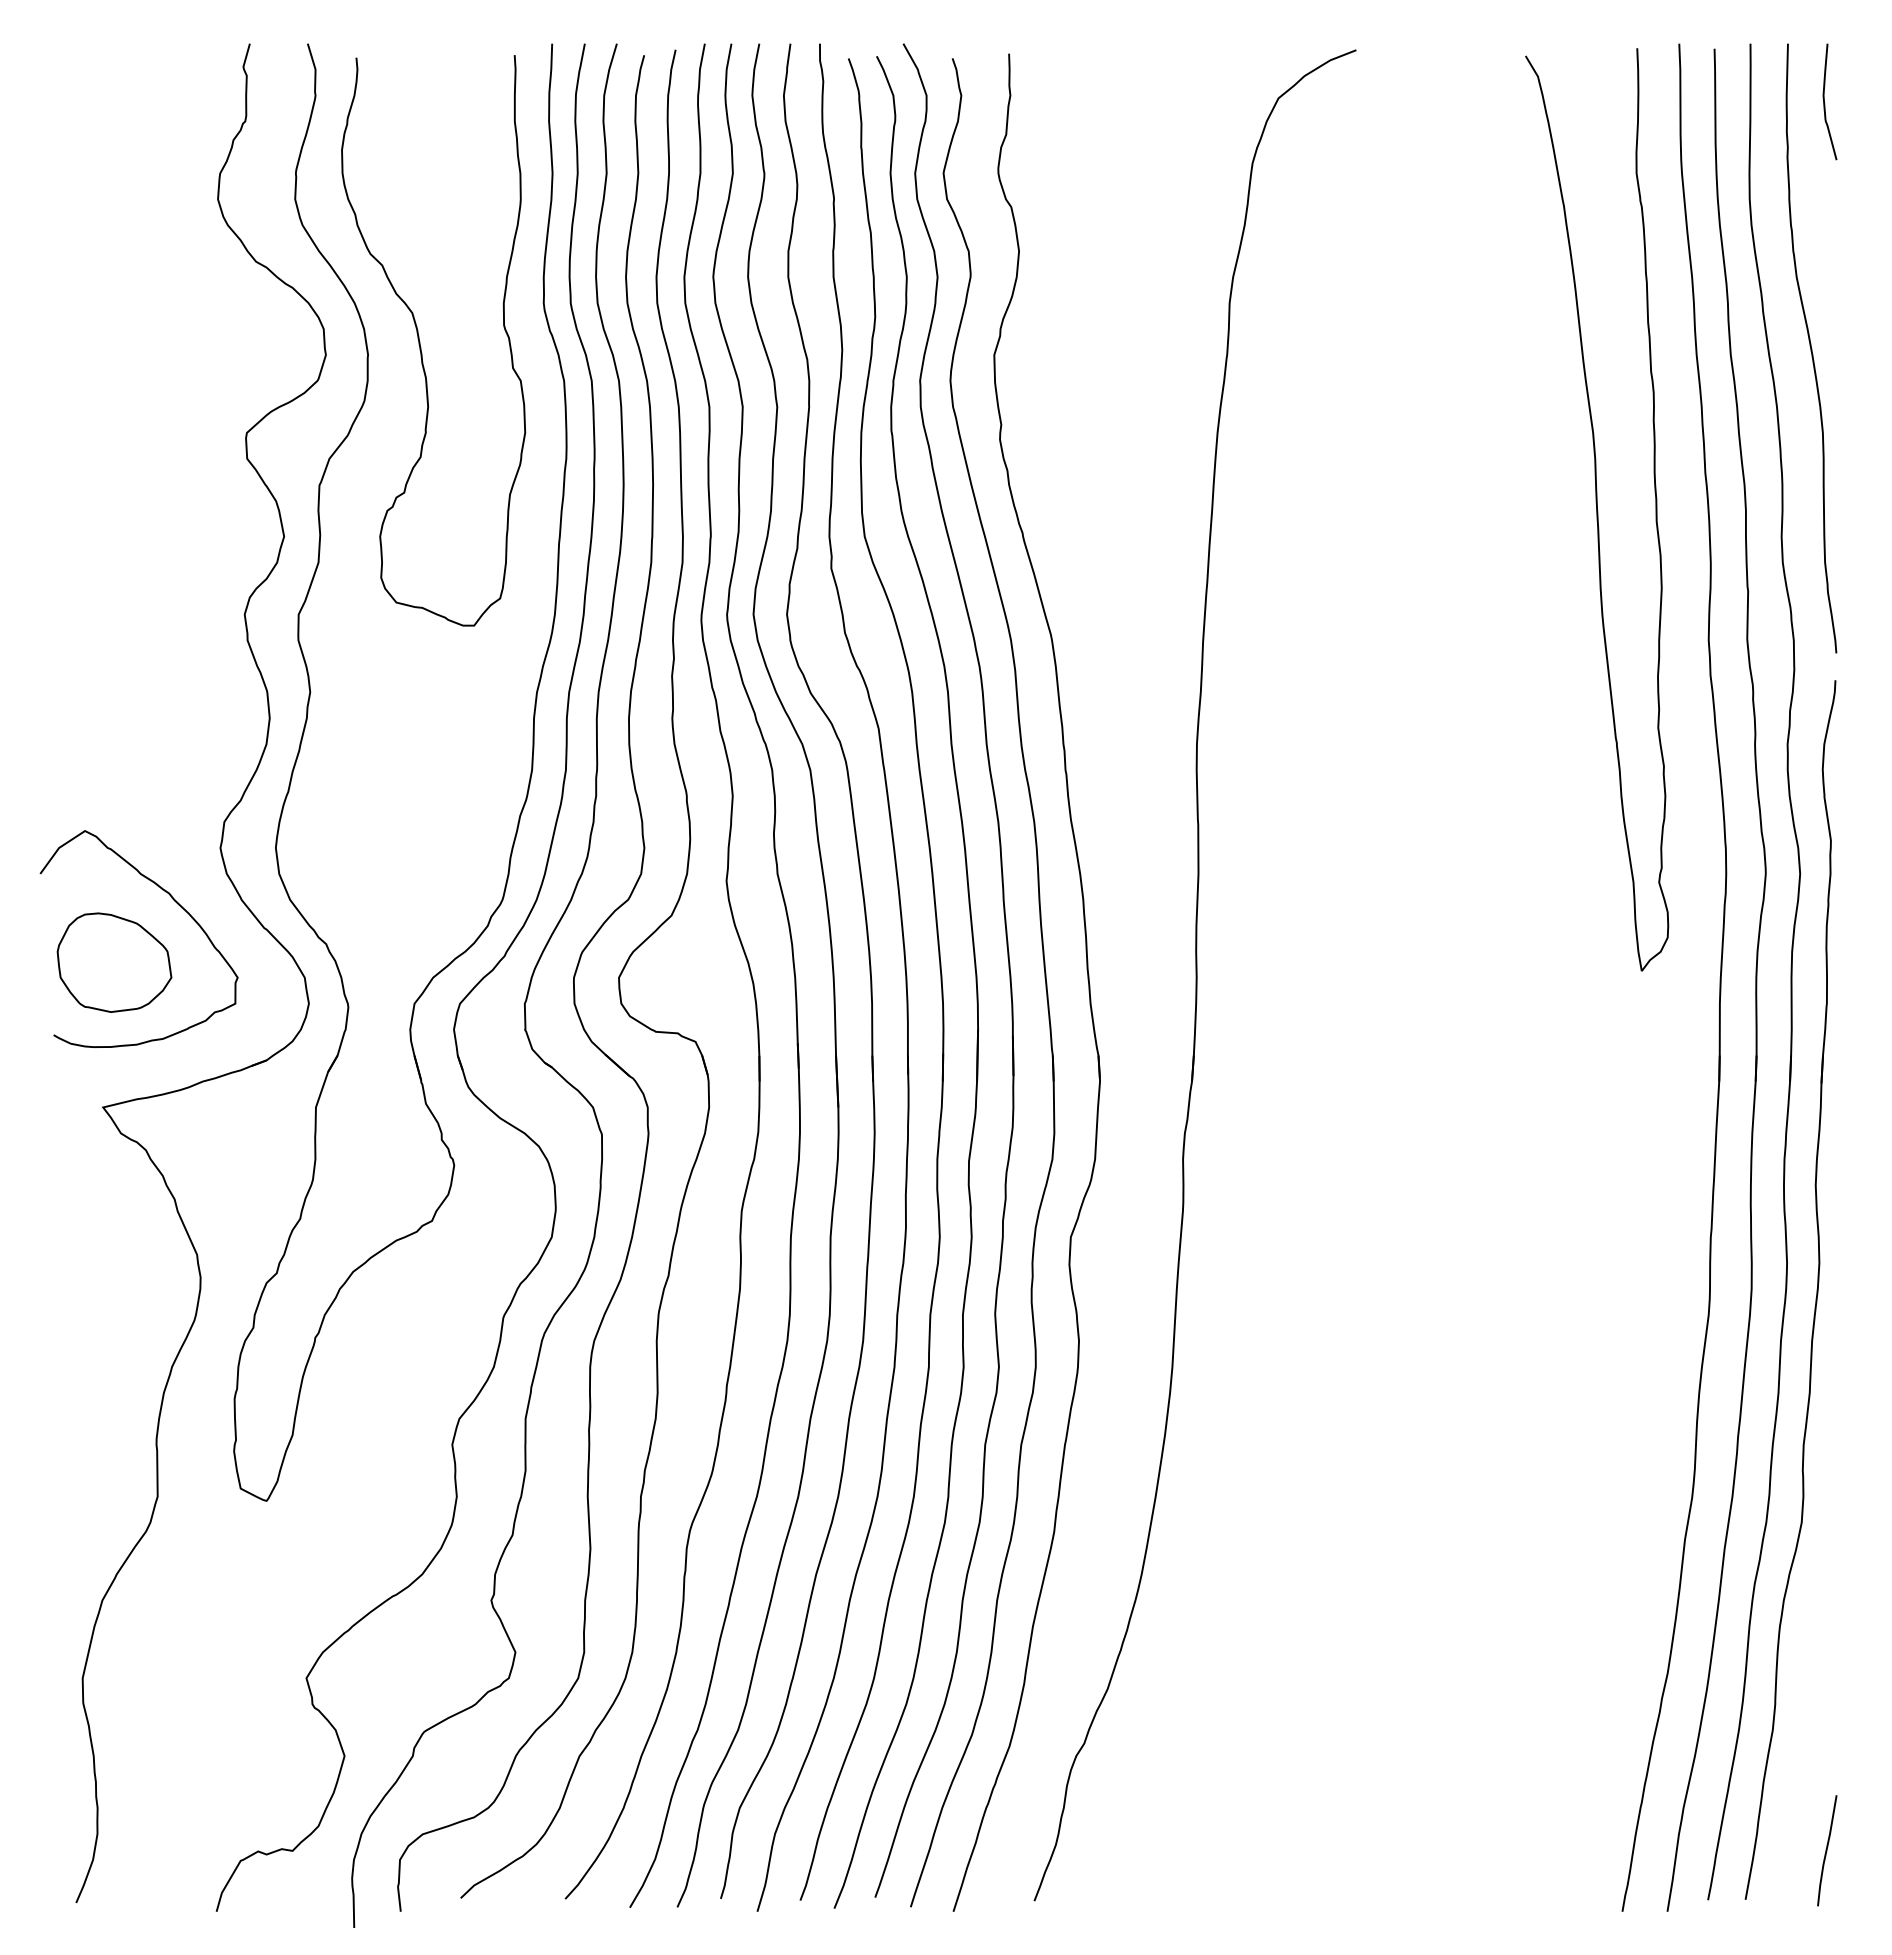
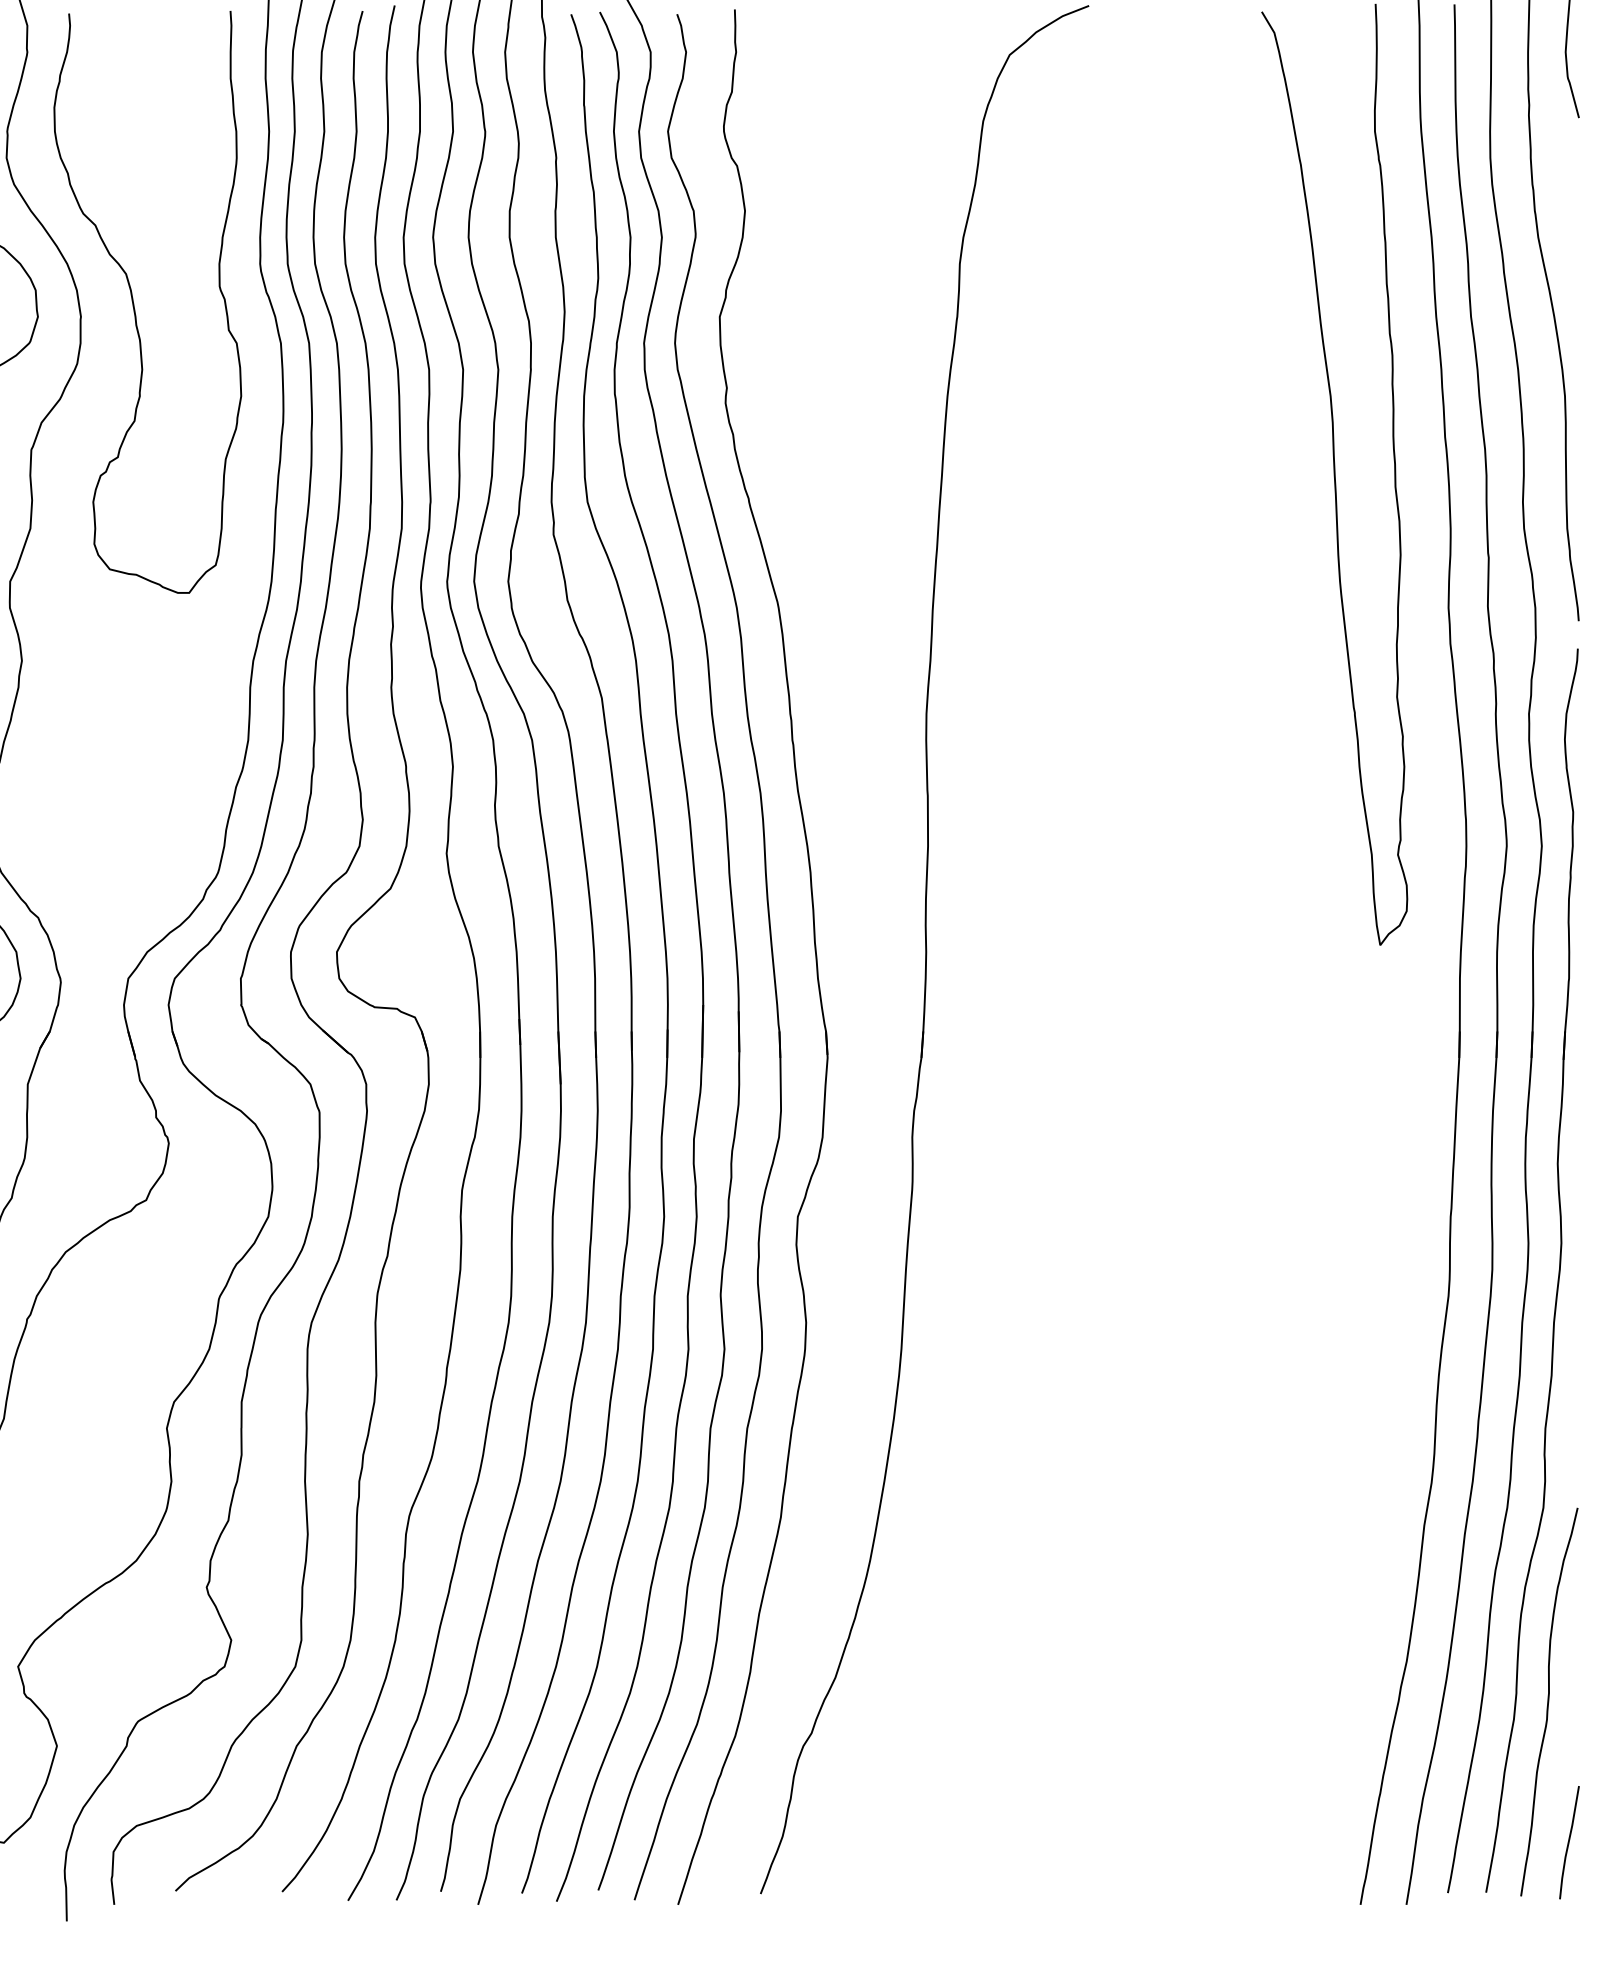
curve: (1807, 1712) -> (1549, 1701), added

